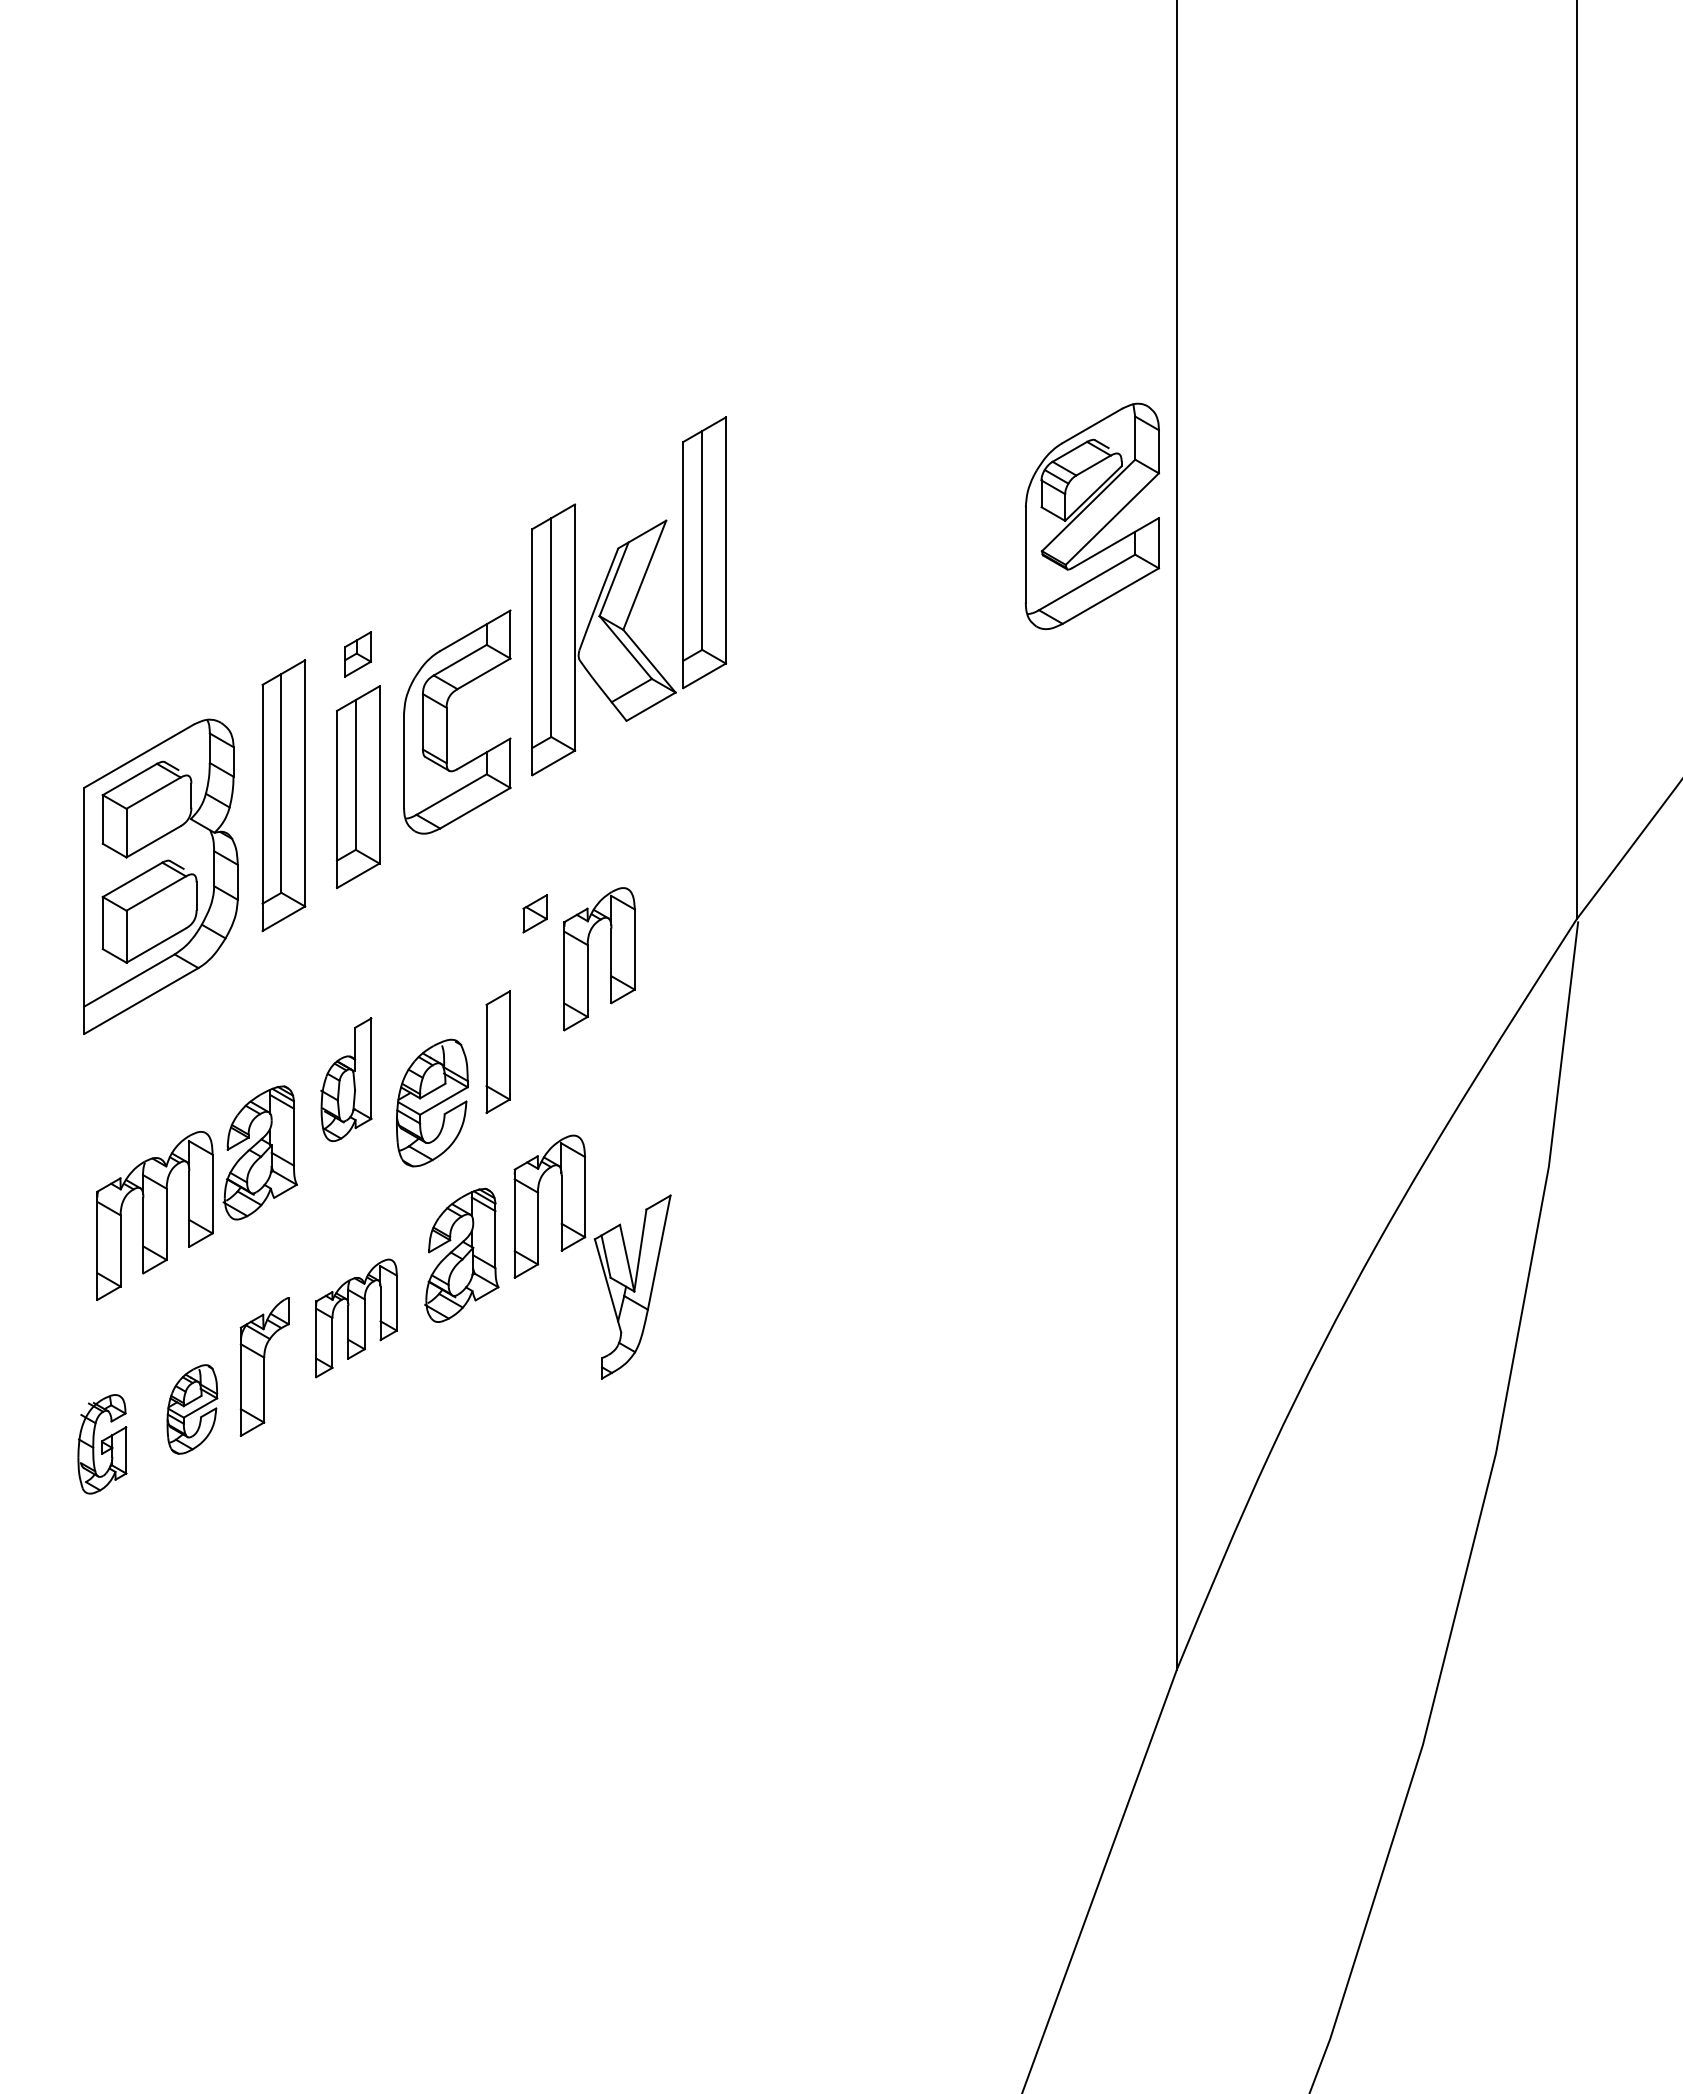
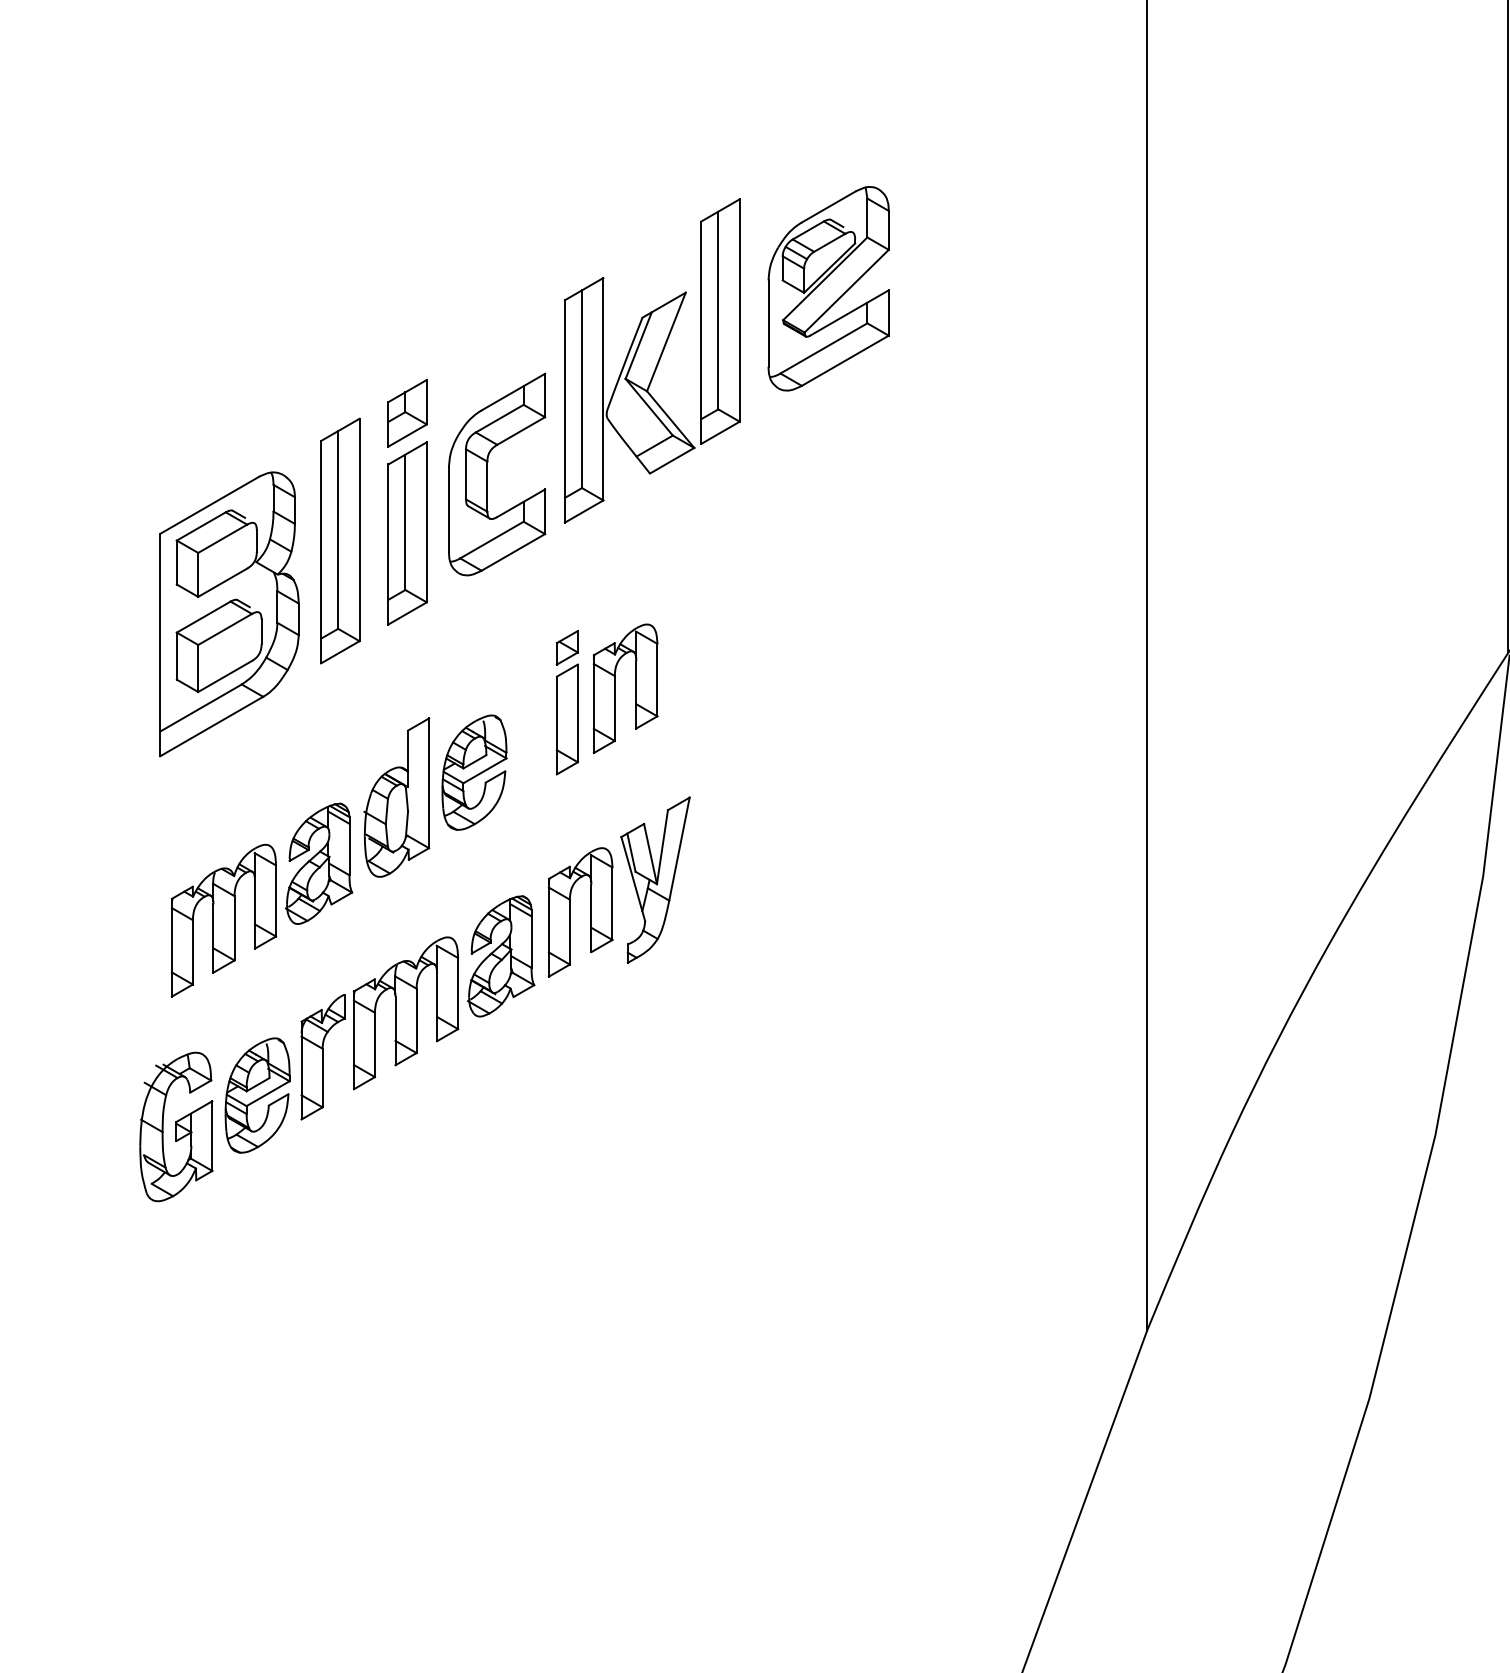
part: (1092, 516) -> (828, 288), moved
part: (357, 654) -> (406, 413), size x1.67
part: (497, 1051) -> (566, 718), moved
part: (346, 1079) -> (396, 797), size x1.43
part: (432, 1102) -> (474, 772), moved
part: (632, 1286) -> (655, 879), moved
part: (356, 1318) -> (405, 1013), size x1.43
part: (192, 1409) -> (257, 1095), size x1.43
part: (102, 1444) -> (176, 1127), size x1.67

